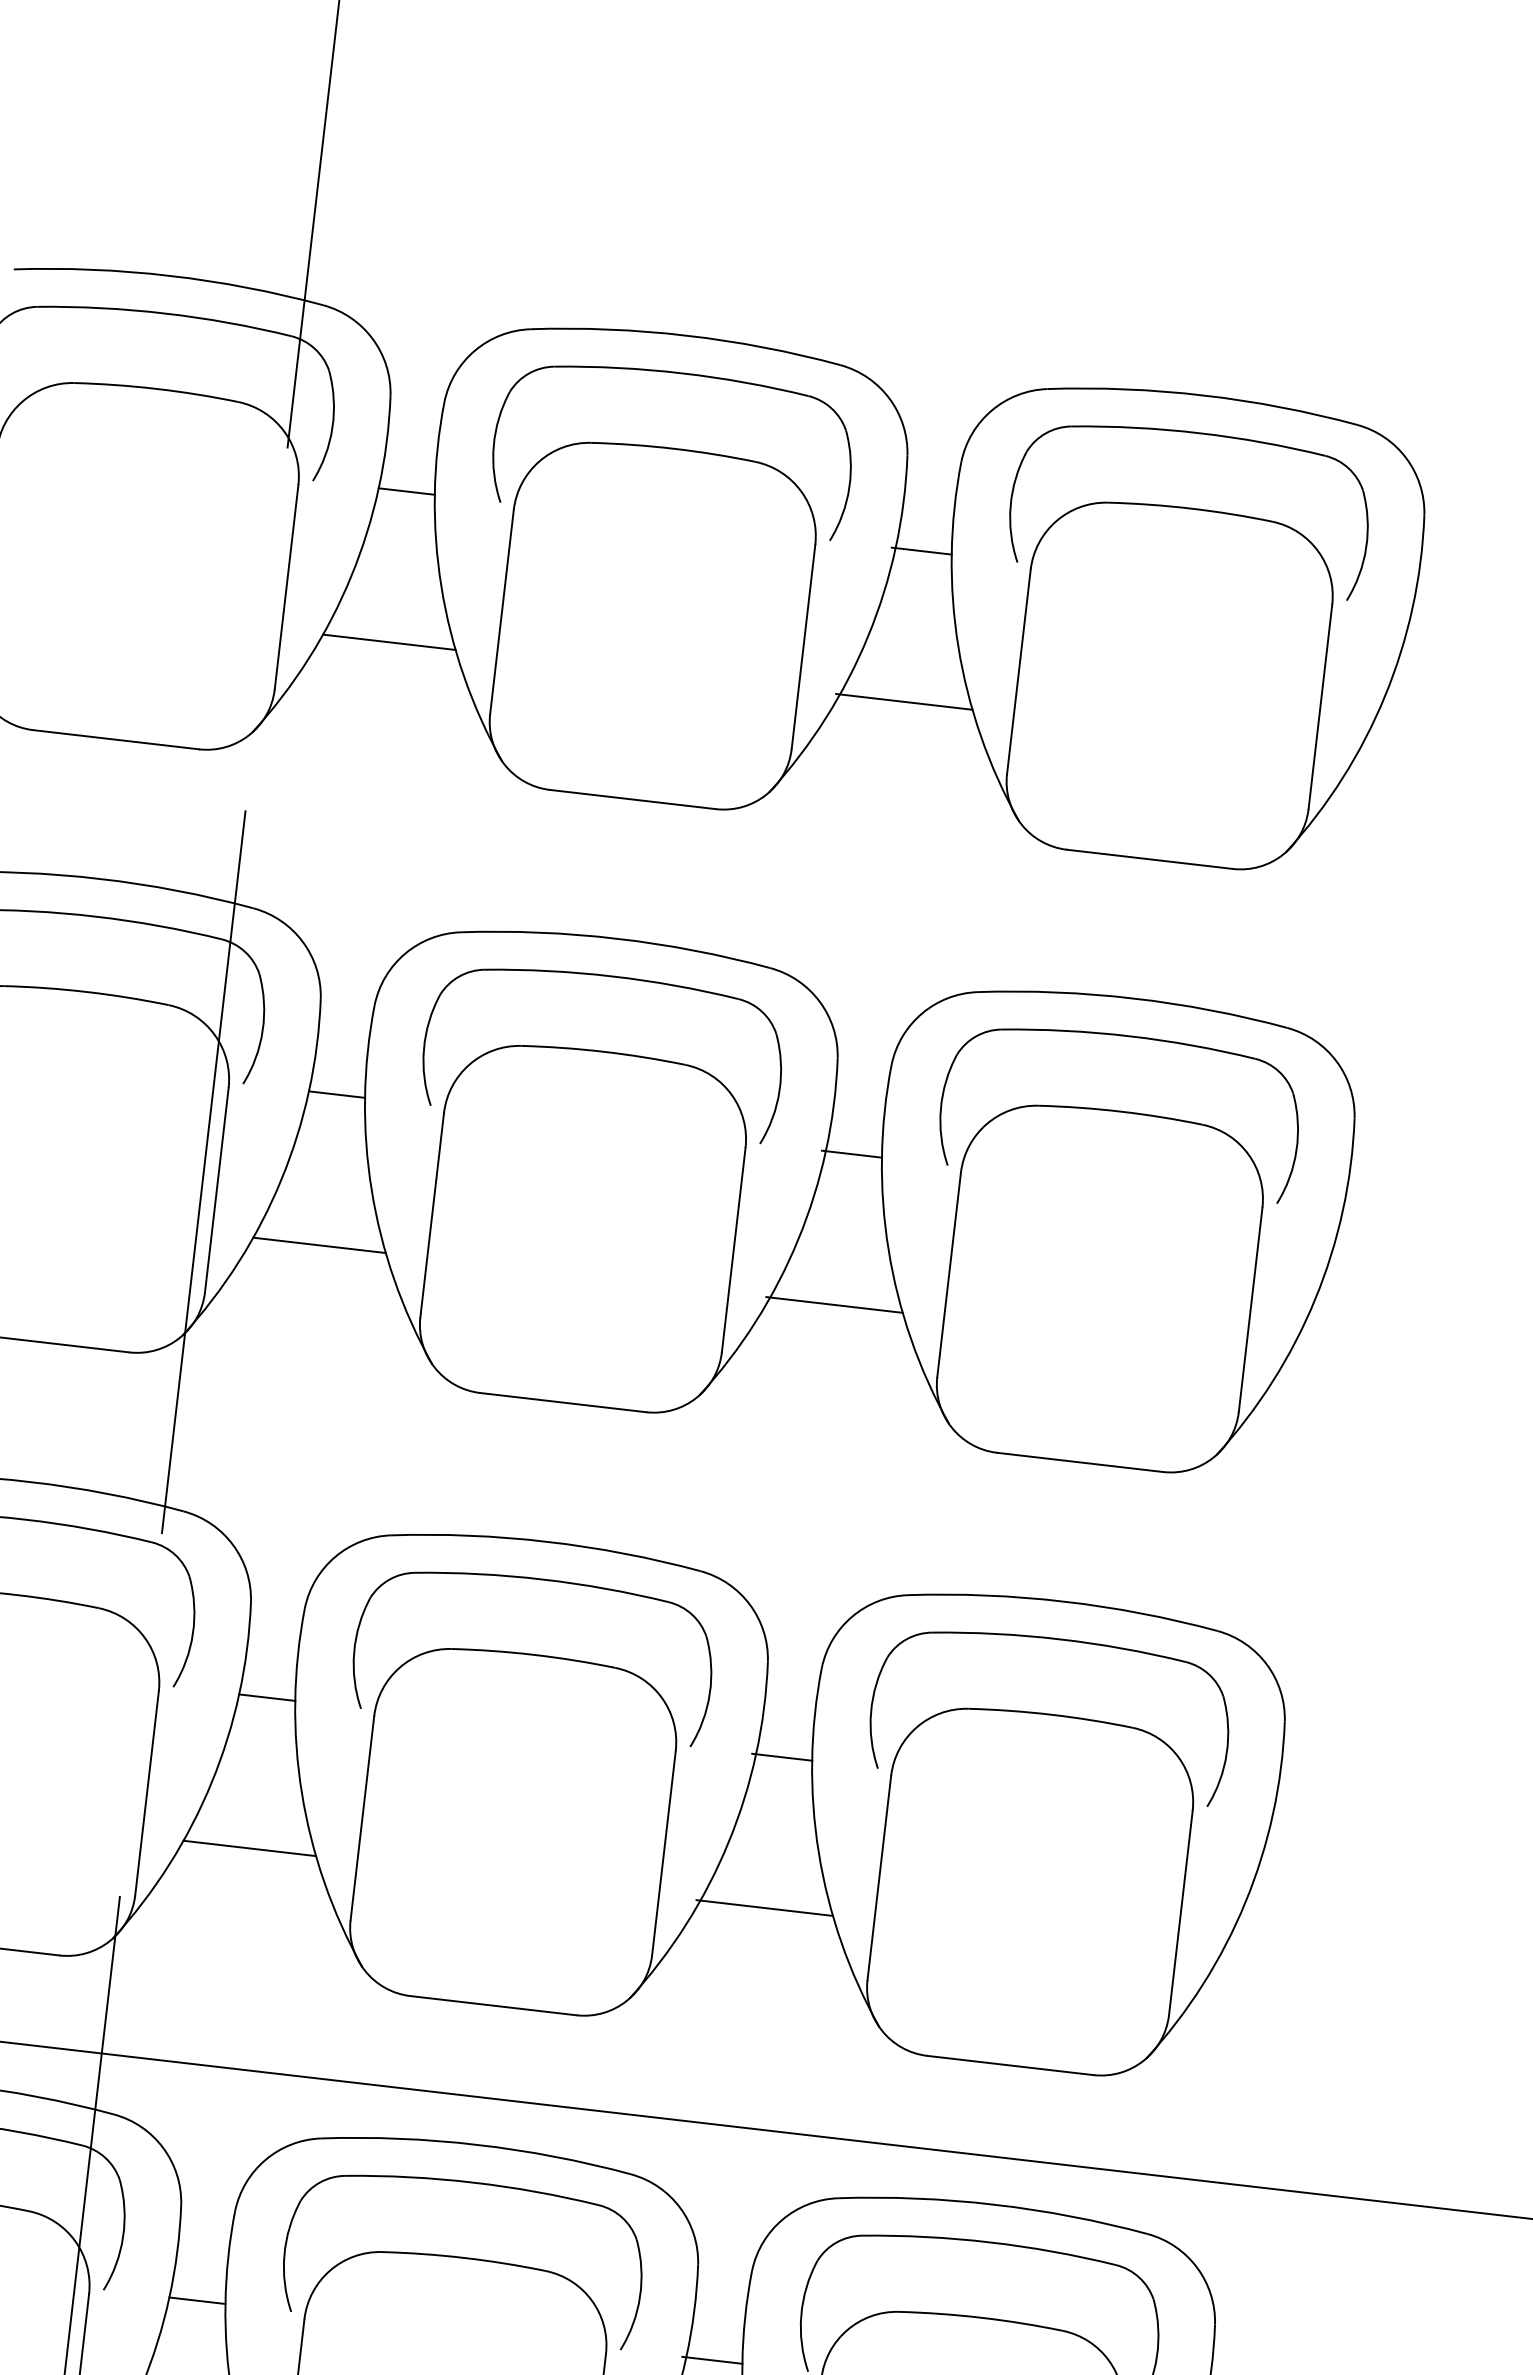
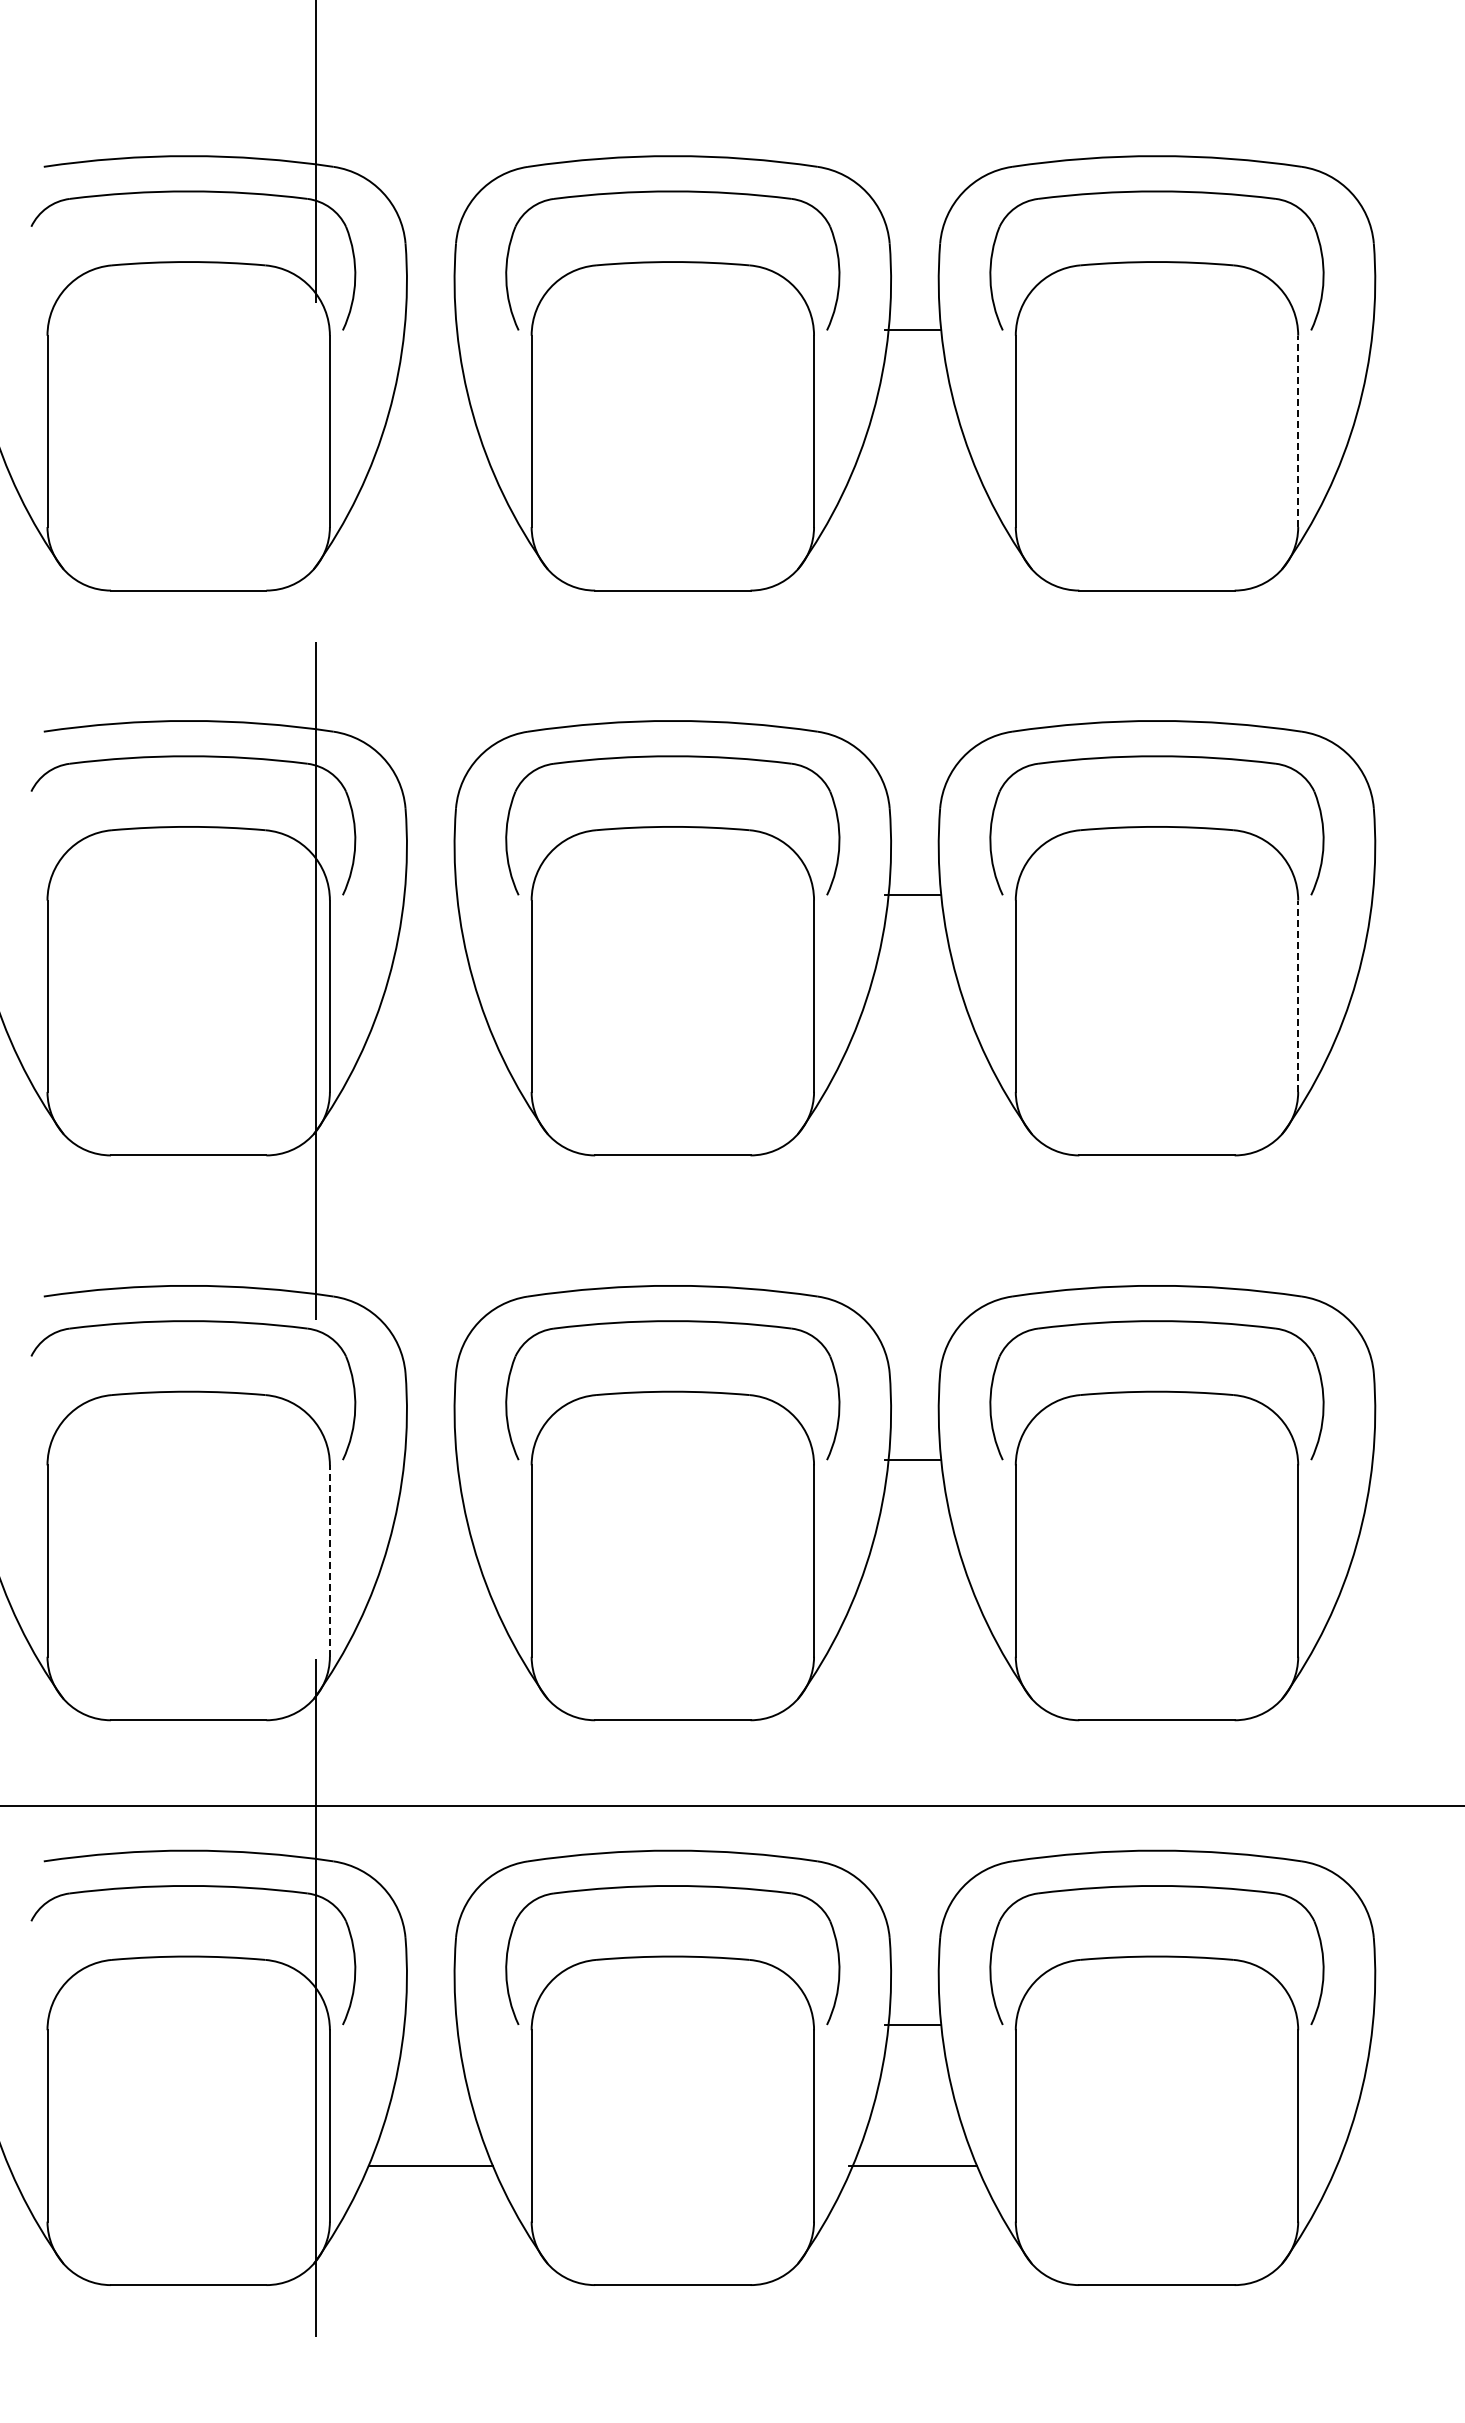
line: (406, 491) -> (430, 330), removed
line: (389, 642) -> (430, 471), removed
line: (903, 701) -> (912, 471), removed
line: (1320, 706) -> (1298, 431), solid -> dashed
line: (336, 1094) -> (430, 894), removed
line: (319, 1245) -> (430, 1036), removed
line: (833, 1305) -> (912, 1036), removed
line: (1250, 1310) -> (1298, 996), solid -> dashed
line: (266, 1697) -> (430, 1459), removed
line: (146, 1793) -> (329, 1561), solid -> dashed
line: (249, 1848) -> (430, 1601), removed
line: (764, 1908) -> (912, 1601), removed
line: (197, 2300) -> (430, 2024), removed

